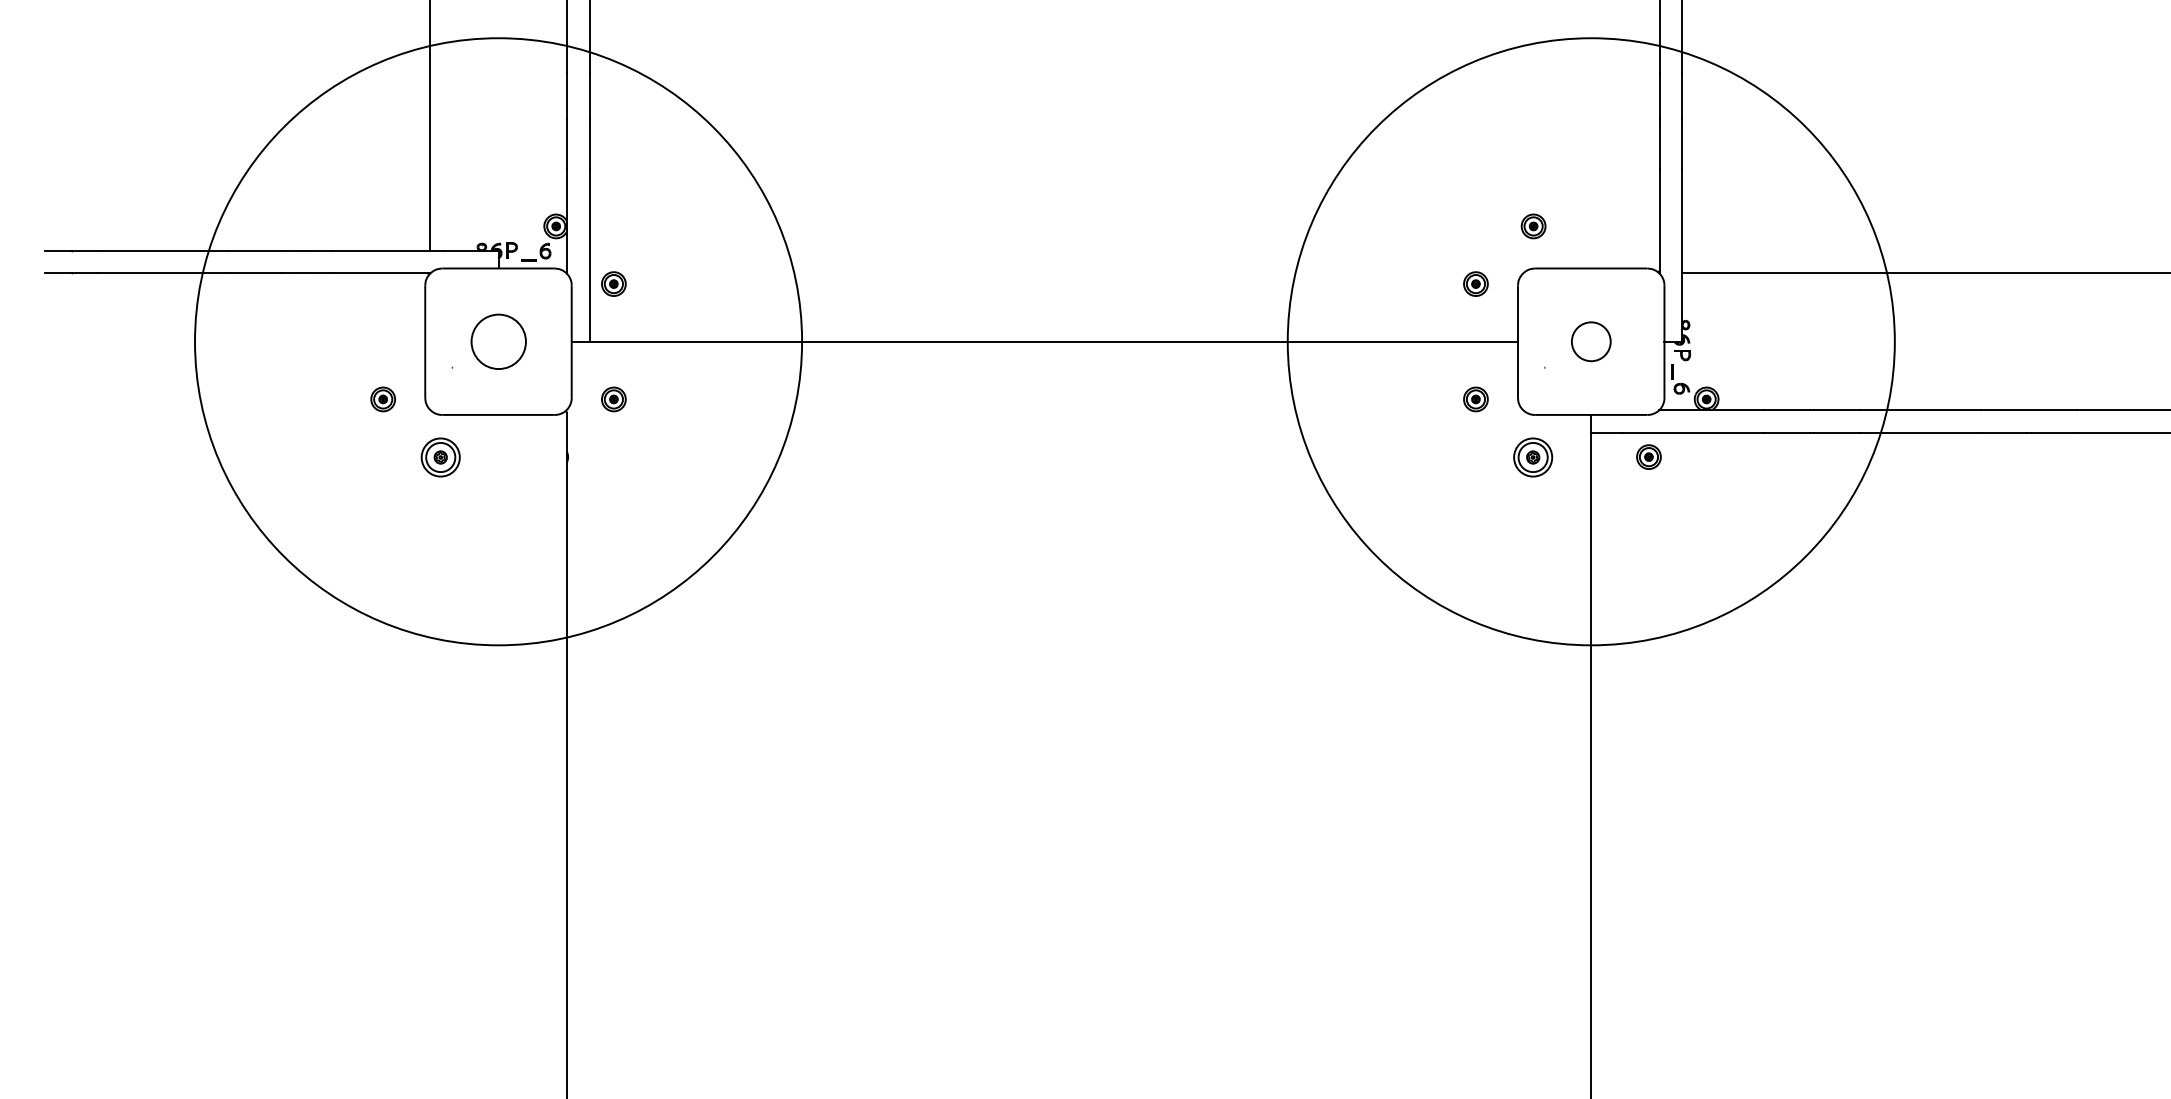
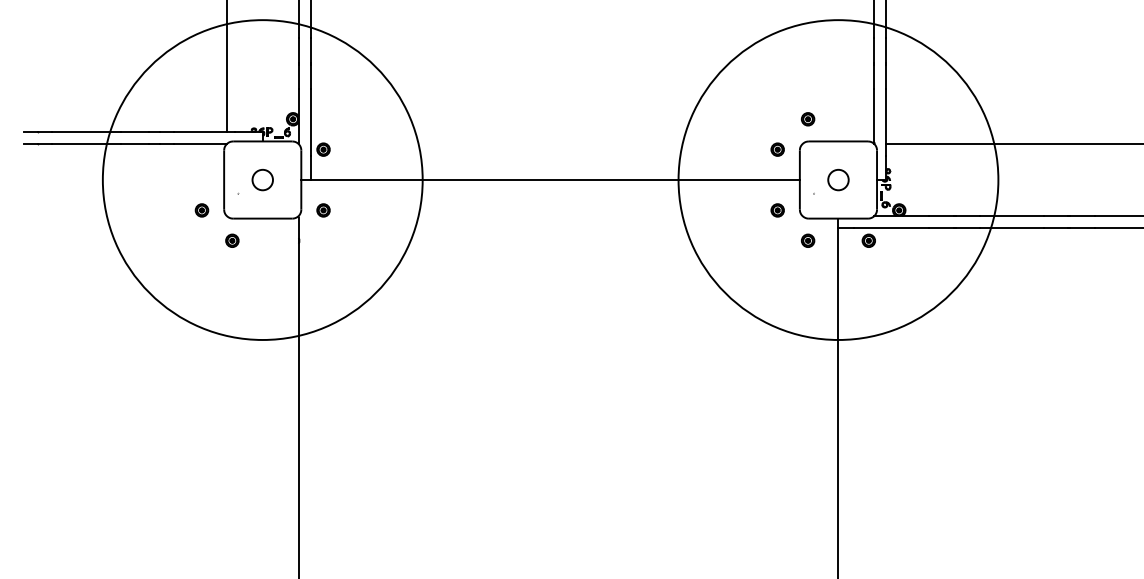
circle: (498, 340) -> (262, 179), size x0.71
part: (441, 456) -> (232, 240), size x0.62
part: (1534, 456) -> (808, 240), size x0.62

